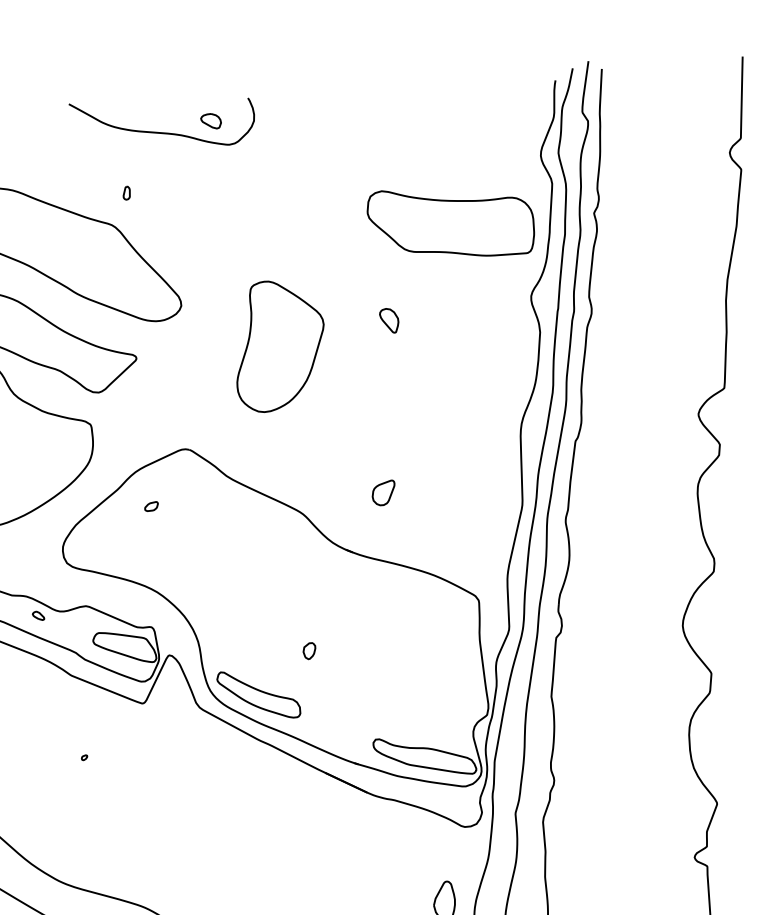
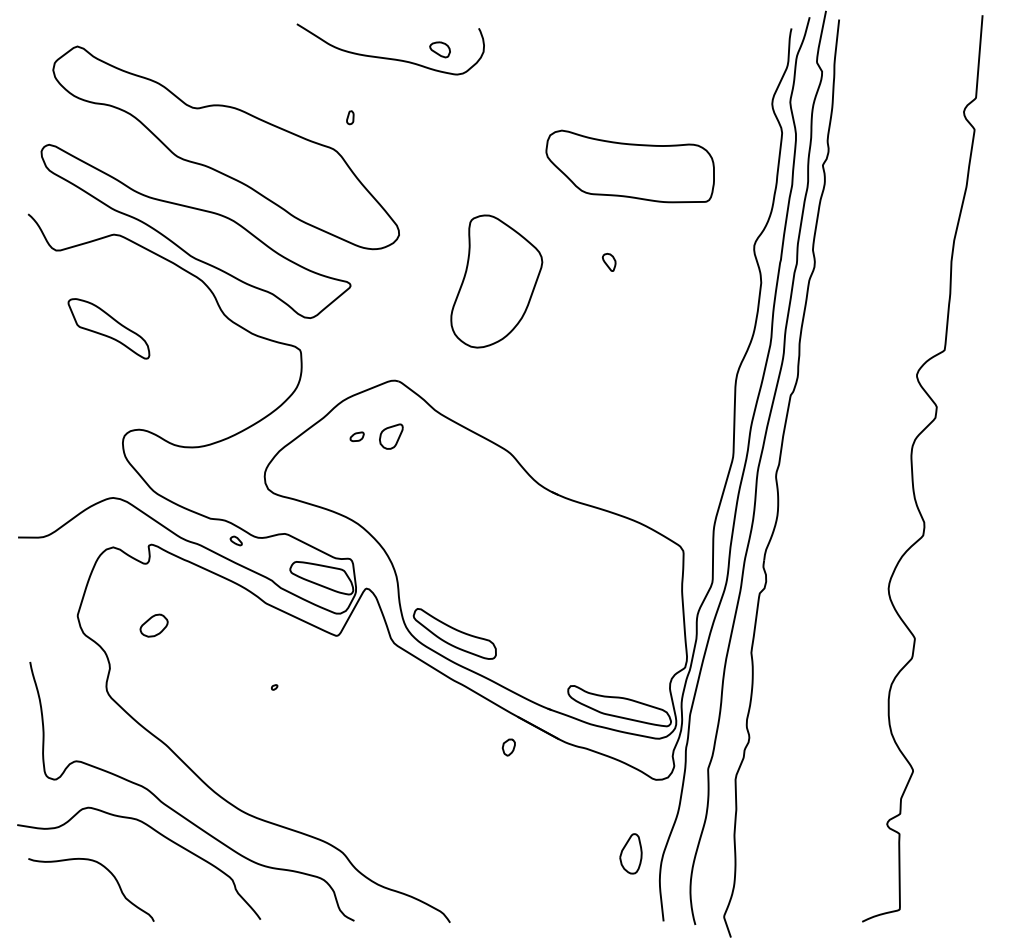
part: (450, 222) -> (629, 166), moved
part: (389, 320) -> (609, 262), size x0.7
part: (383, 492) -> (391, 436), moved
part: (309, 651) -> (508, 747), moved

